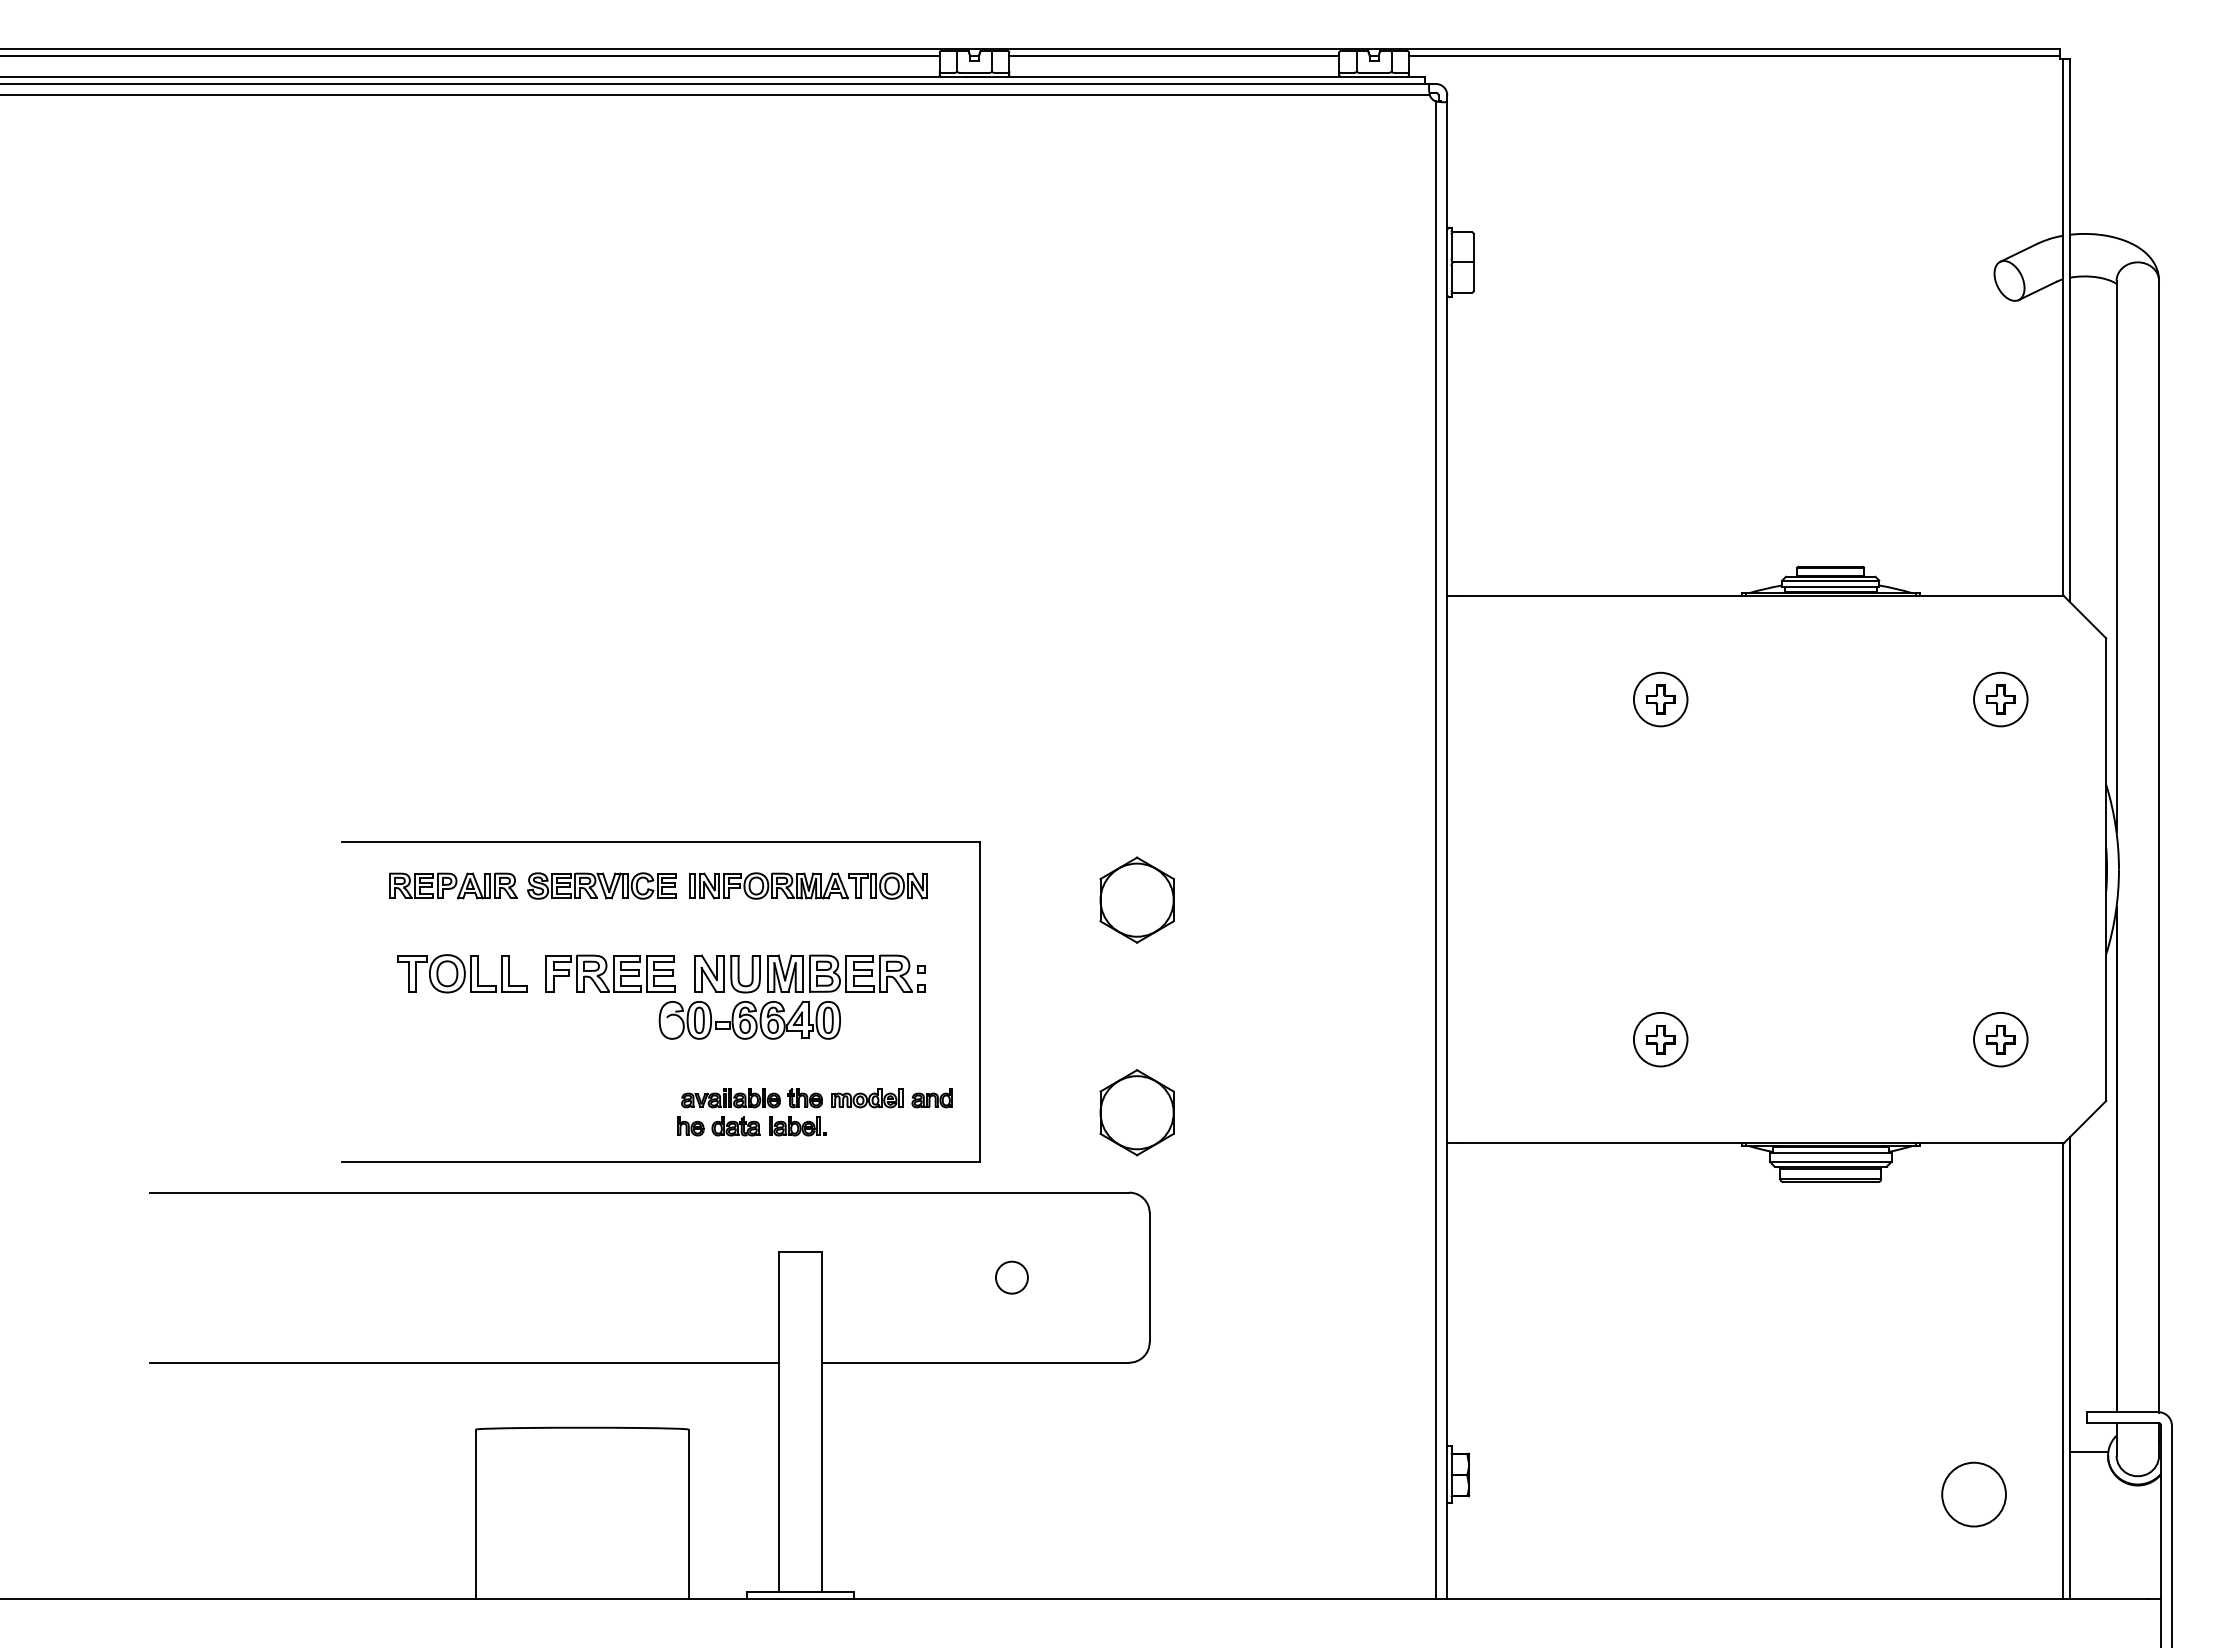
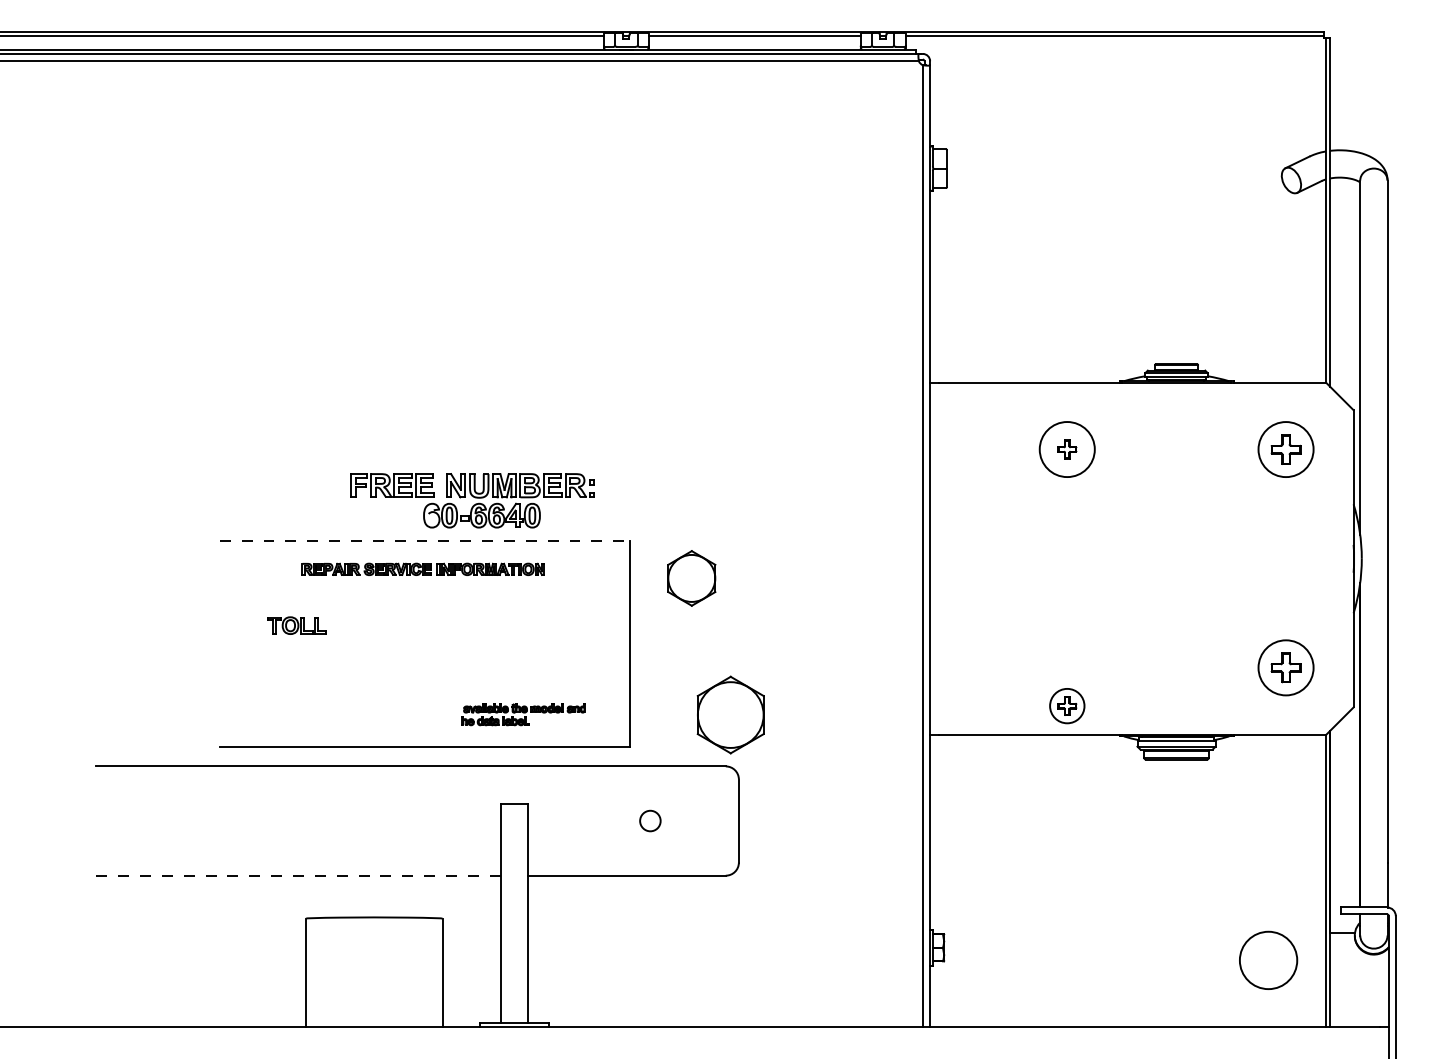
circle: (1661, 699) -> (1067, 449), size x1.6
part: (2000, 699) -> (1285, 449), size x1.6
line: (660, 842) -> (424, 541), solid -> dashed
part: (658, 886) -> (423, 569), size x0.7
part: (1136, 900) -> (691, 578), moved
part: (462, 973) -> (297, 625), size x0.7
part: (735, 996) -> (472, 500), moved
part: (1661, 1040) -> (1067, 706), moved
part: (2000, 1040) -> (1285, 668), size x1.6
part: (814, 1111) -> (523, 714), size x0.7
part: (1136, 1111) -> (730, 714), size x1.4
line: (465, 1362) -> (299, 875), solid -> dashed
circle: (1973, 1494) -> (1268, 960), size x1.4

